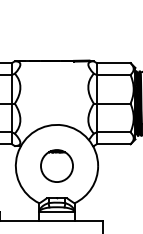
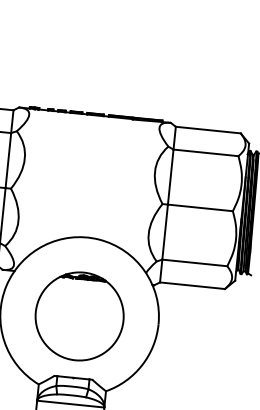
part: (56, 165) -> (78, 315), size x1.43

